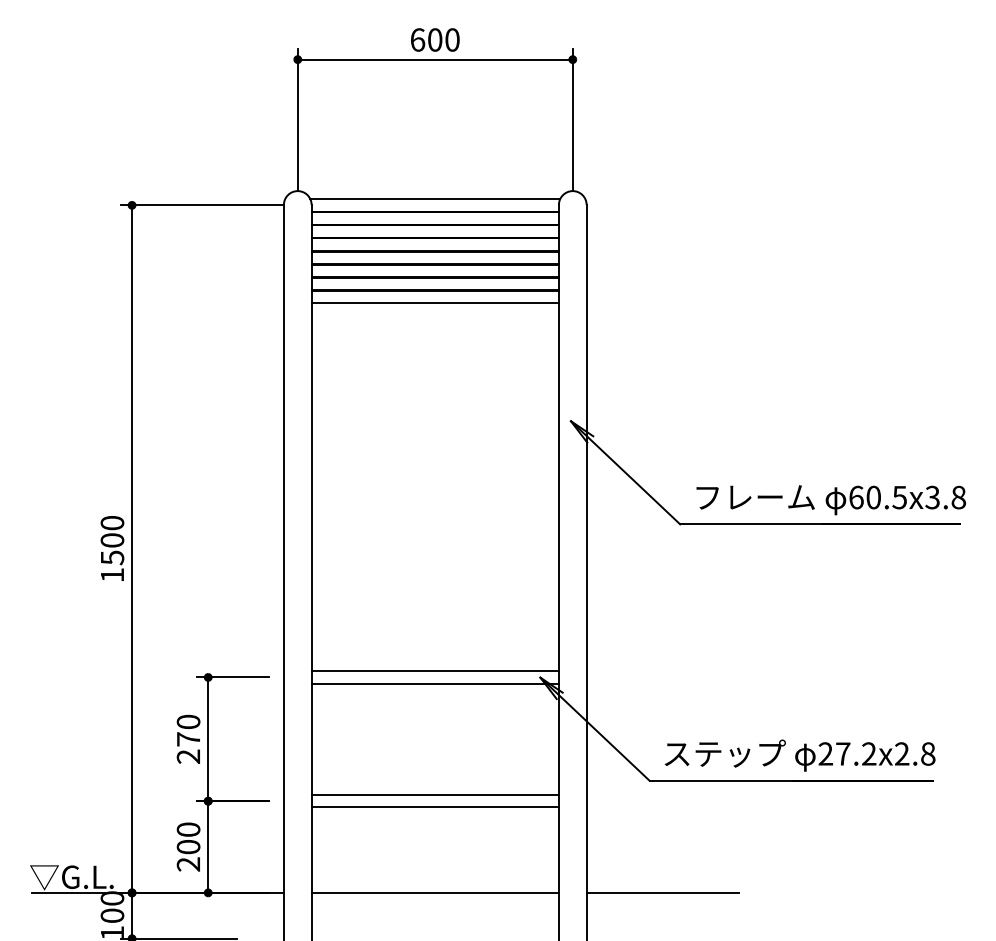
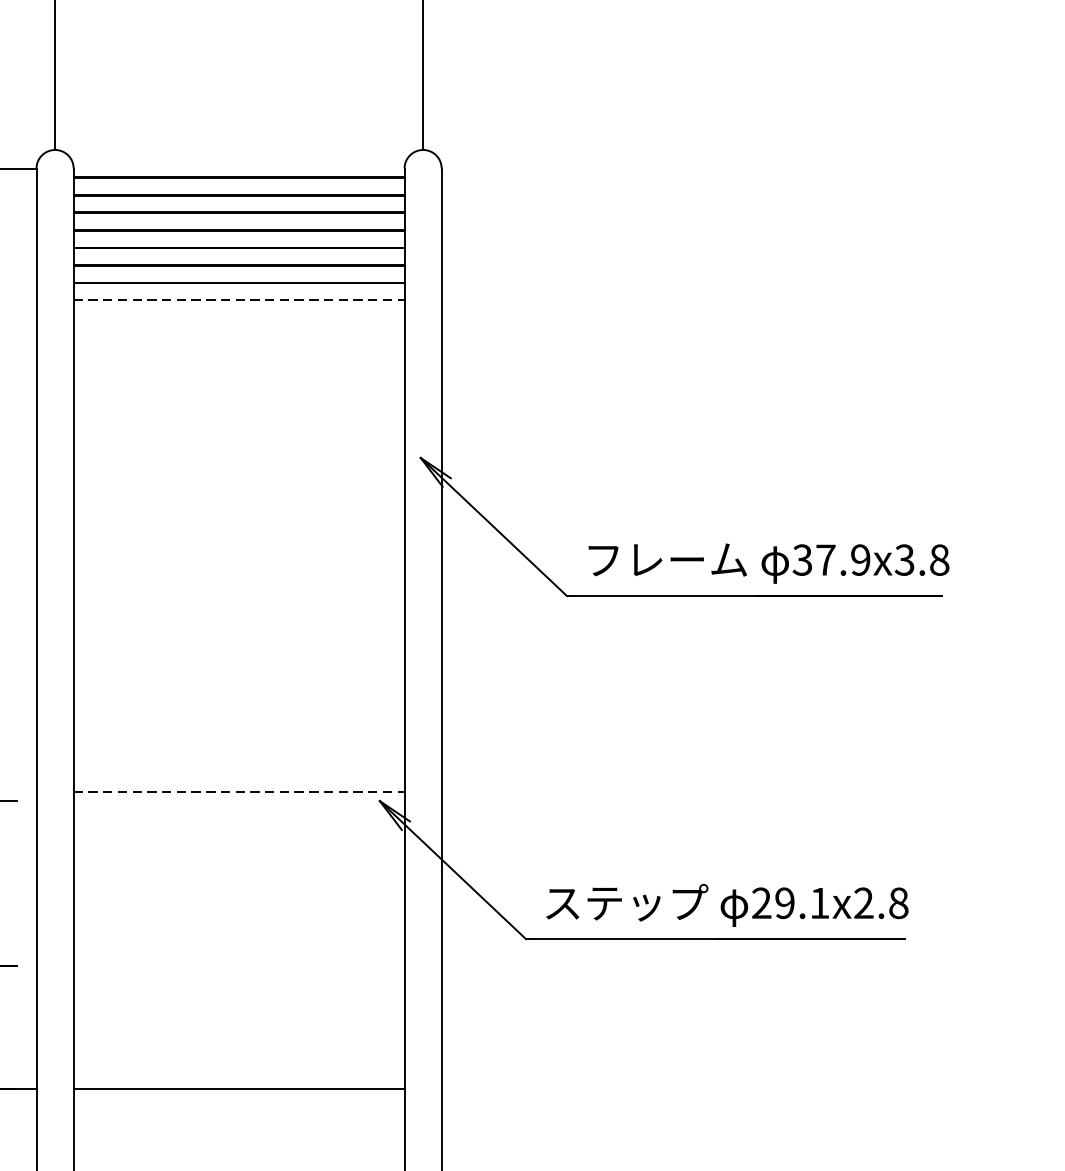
line: (435, 199) -> (239, 161), removed
line: (435, 303) -> (239, 300), solid -> dashed
text: (877, 497) -> (830, 559), 60.5x3.8 -> 37.9x3.8
line: (435, 671) -> (239, 792), solid -> dashed
line: (434, 683) -> (238, 808), removed
text: (856, 753) -> (802, 902), 27.2x2.8 -> 29.1x2.8
line: (434, 794) -> (238, 957), removed
line: (434, 807) -> (238, 974), removed
line: (662, 892) -> (543, 1088), removed

